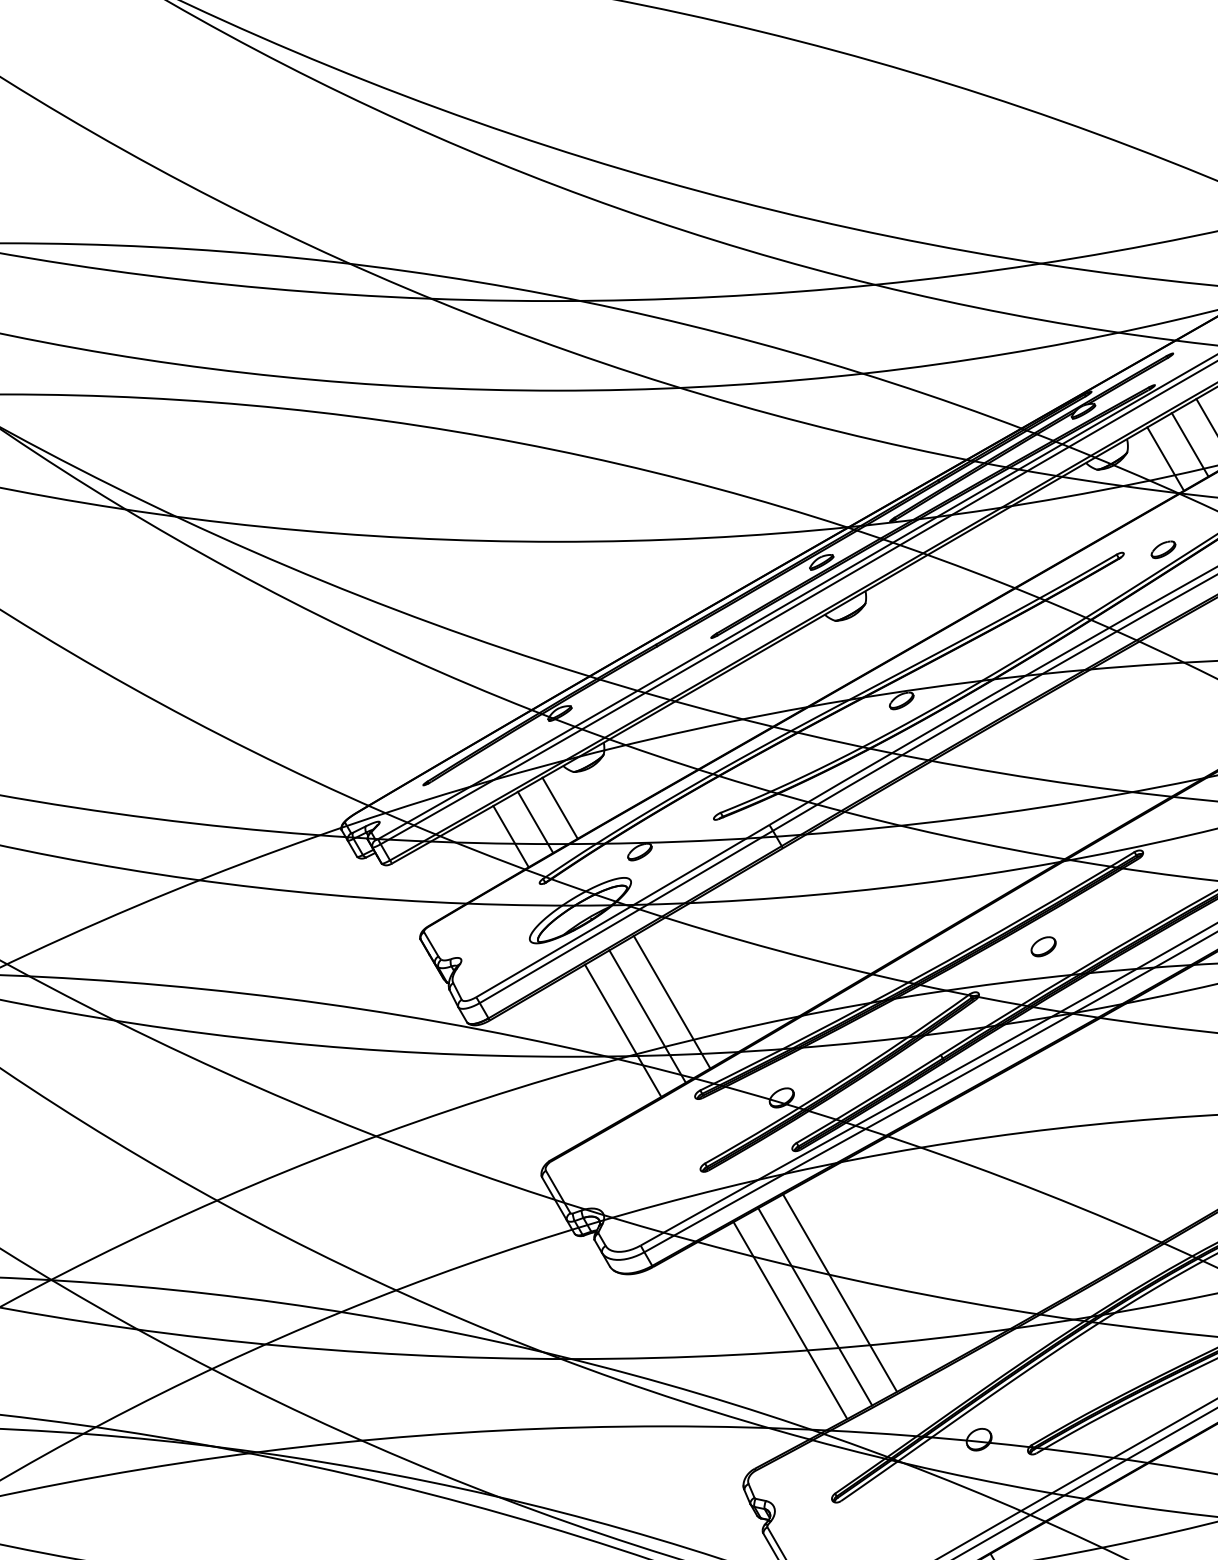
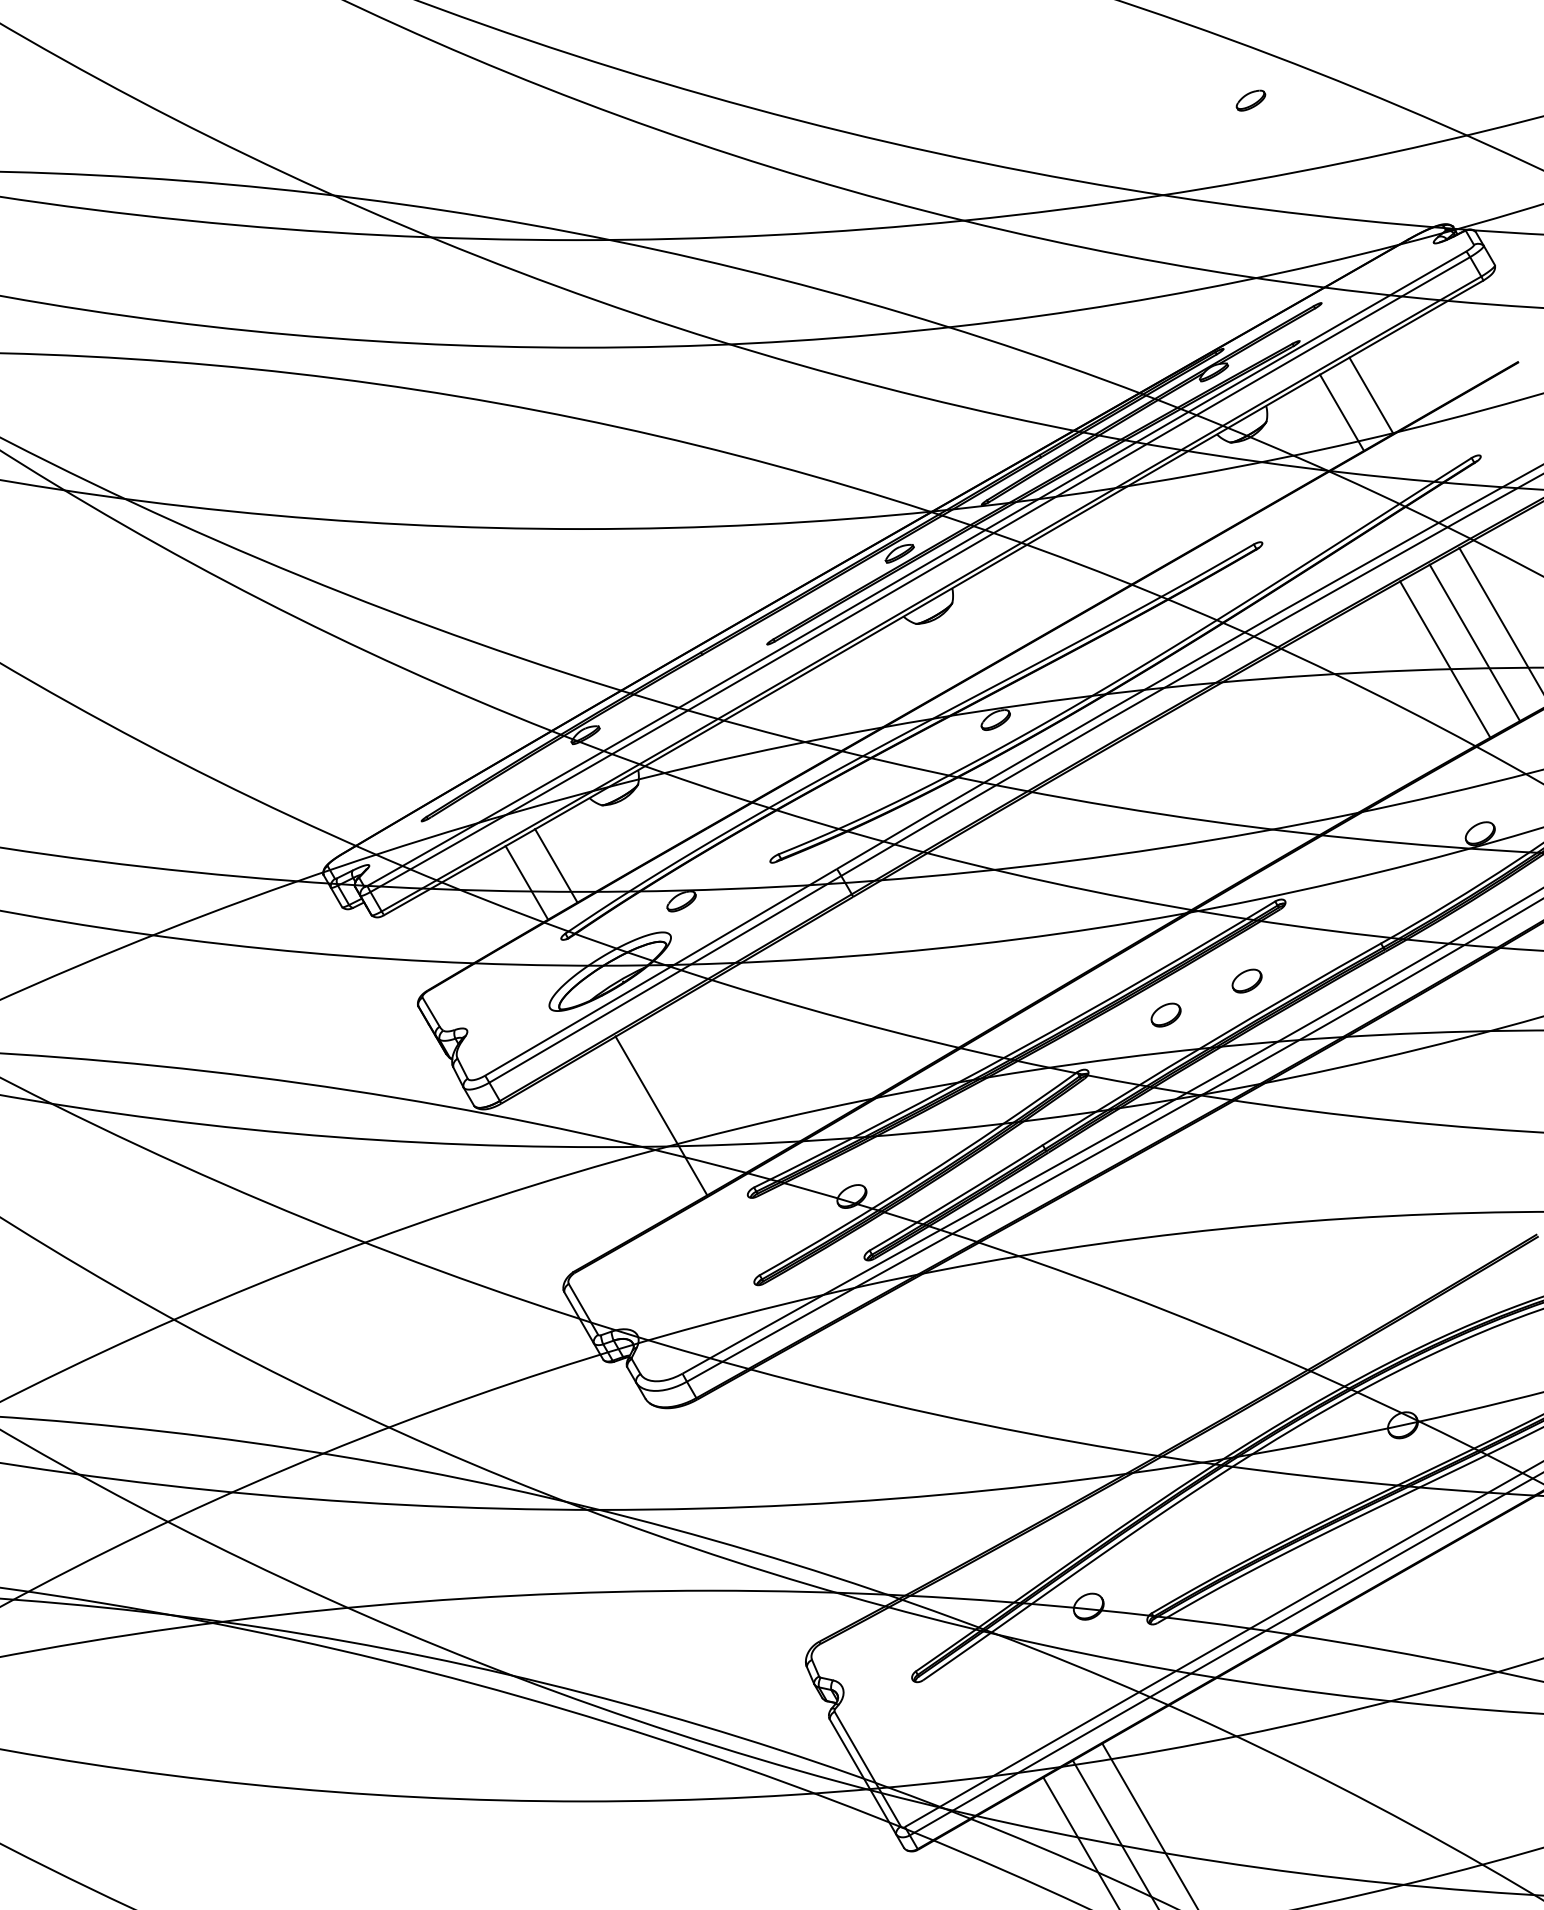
line: (1165, 458) -> (1312, 429), removed
part: (1163, 549) -> (1250, 100), moved
line: (559, 807) -> (585, 848), removed
part: (1110, 917) -> (1246, 980), added
line: (672, 1002) -> (720, 1081), removed
line: (647, 1016) -> (690, 1098), removed
line: (839, 1292) -> (921, 1430), removed
line: (814, 1306) -> (891, 1446), removed
line: (789, 1320) -> (861, 1463), removed

